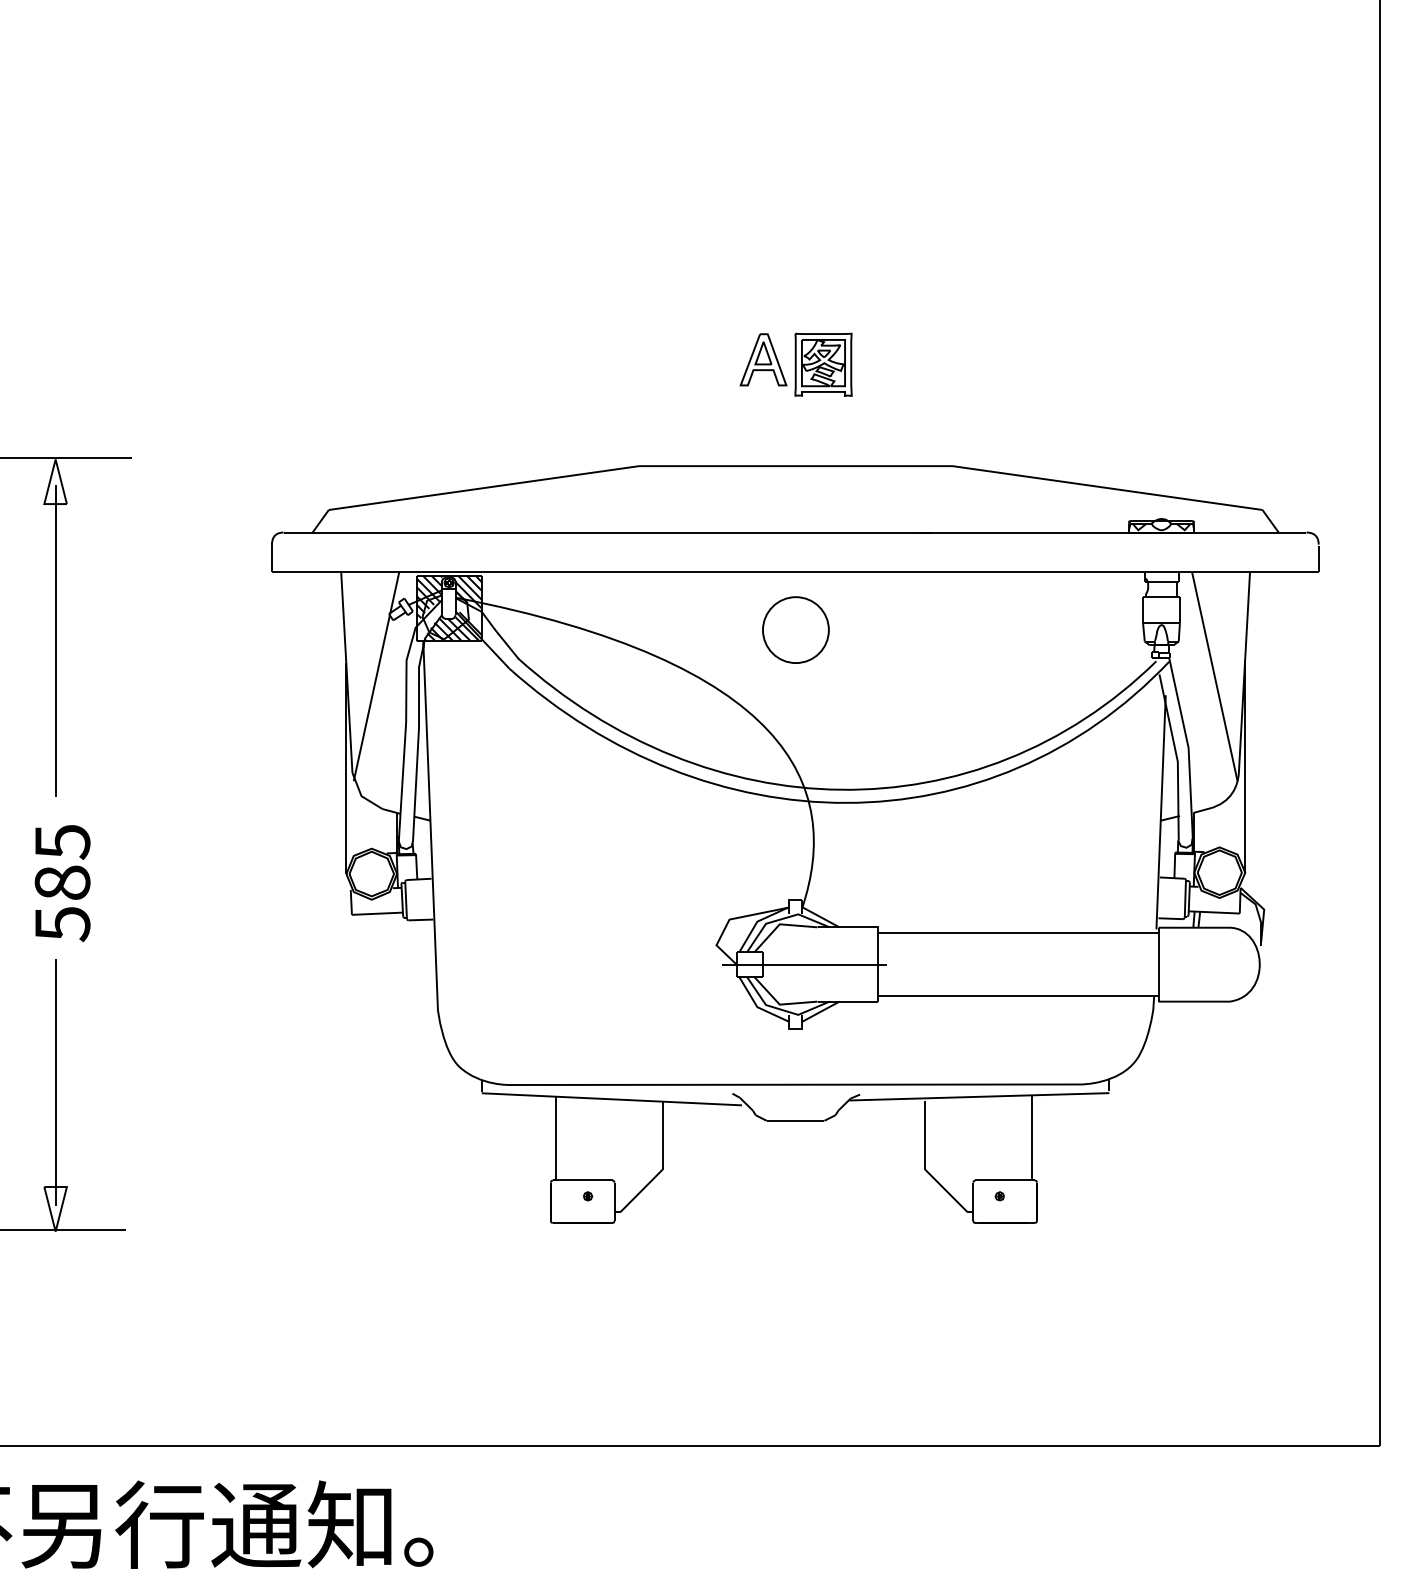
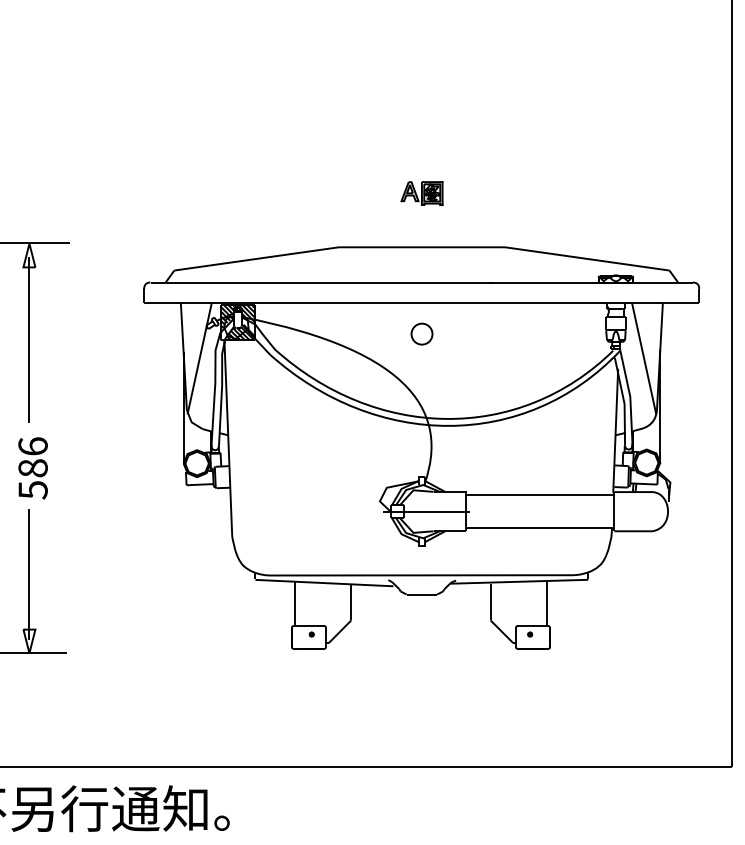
part: (794, 364) -> (421, 193), size x0.7
part: (794, 628) -> (421, 333), size x0.6
text: (61, 841) -> (32, 446), 585 -> 586

